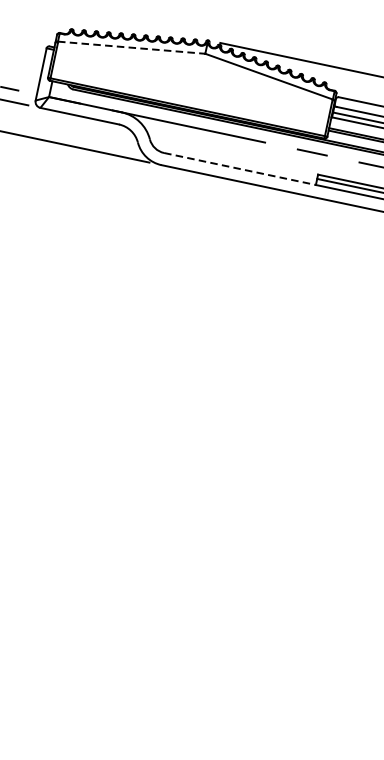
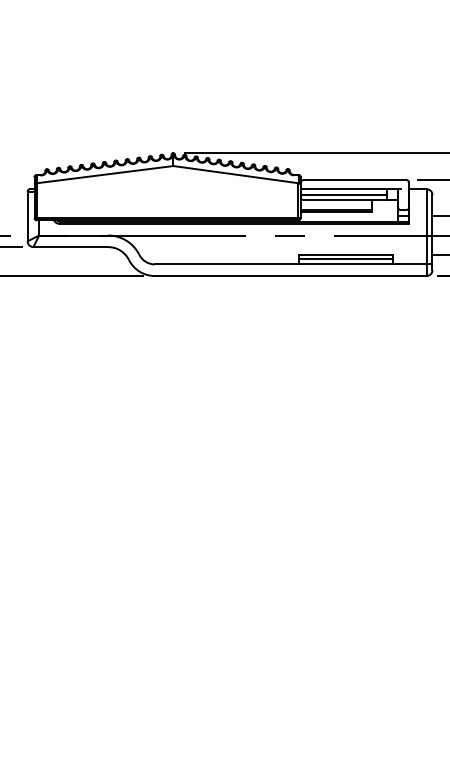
line: (132, 47) -> (105, 174), dashed -> solid
line: (240, 169) -> (227, 264), dashed -> solid

